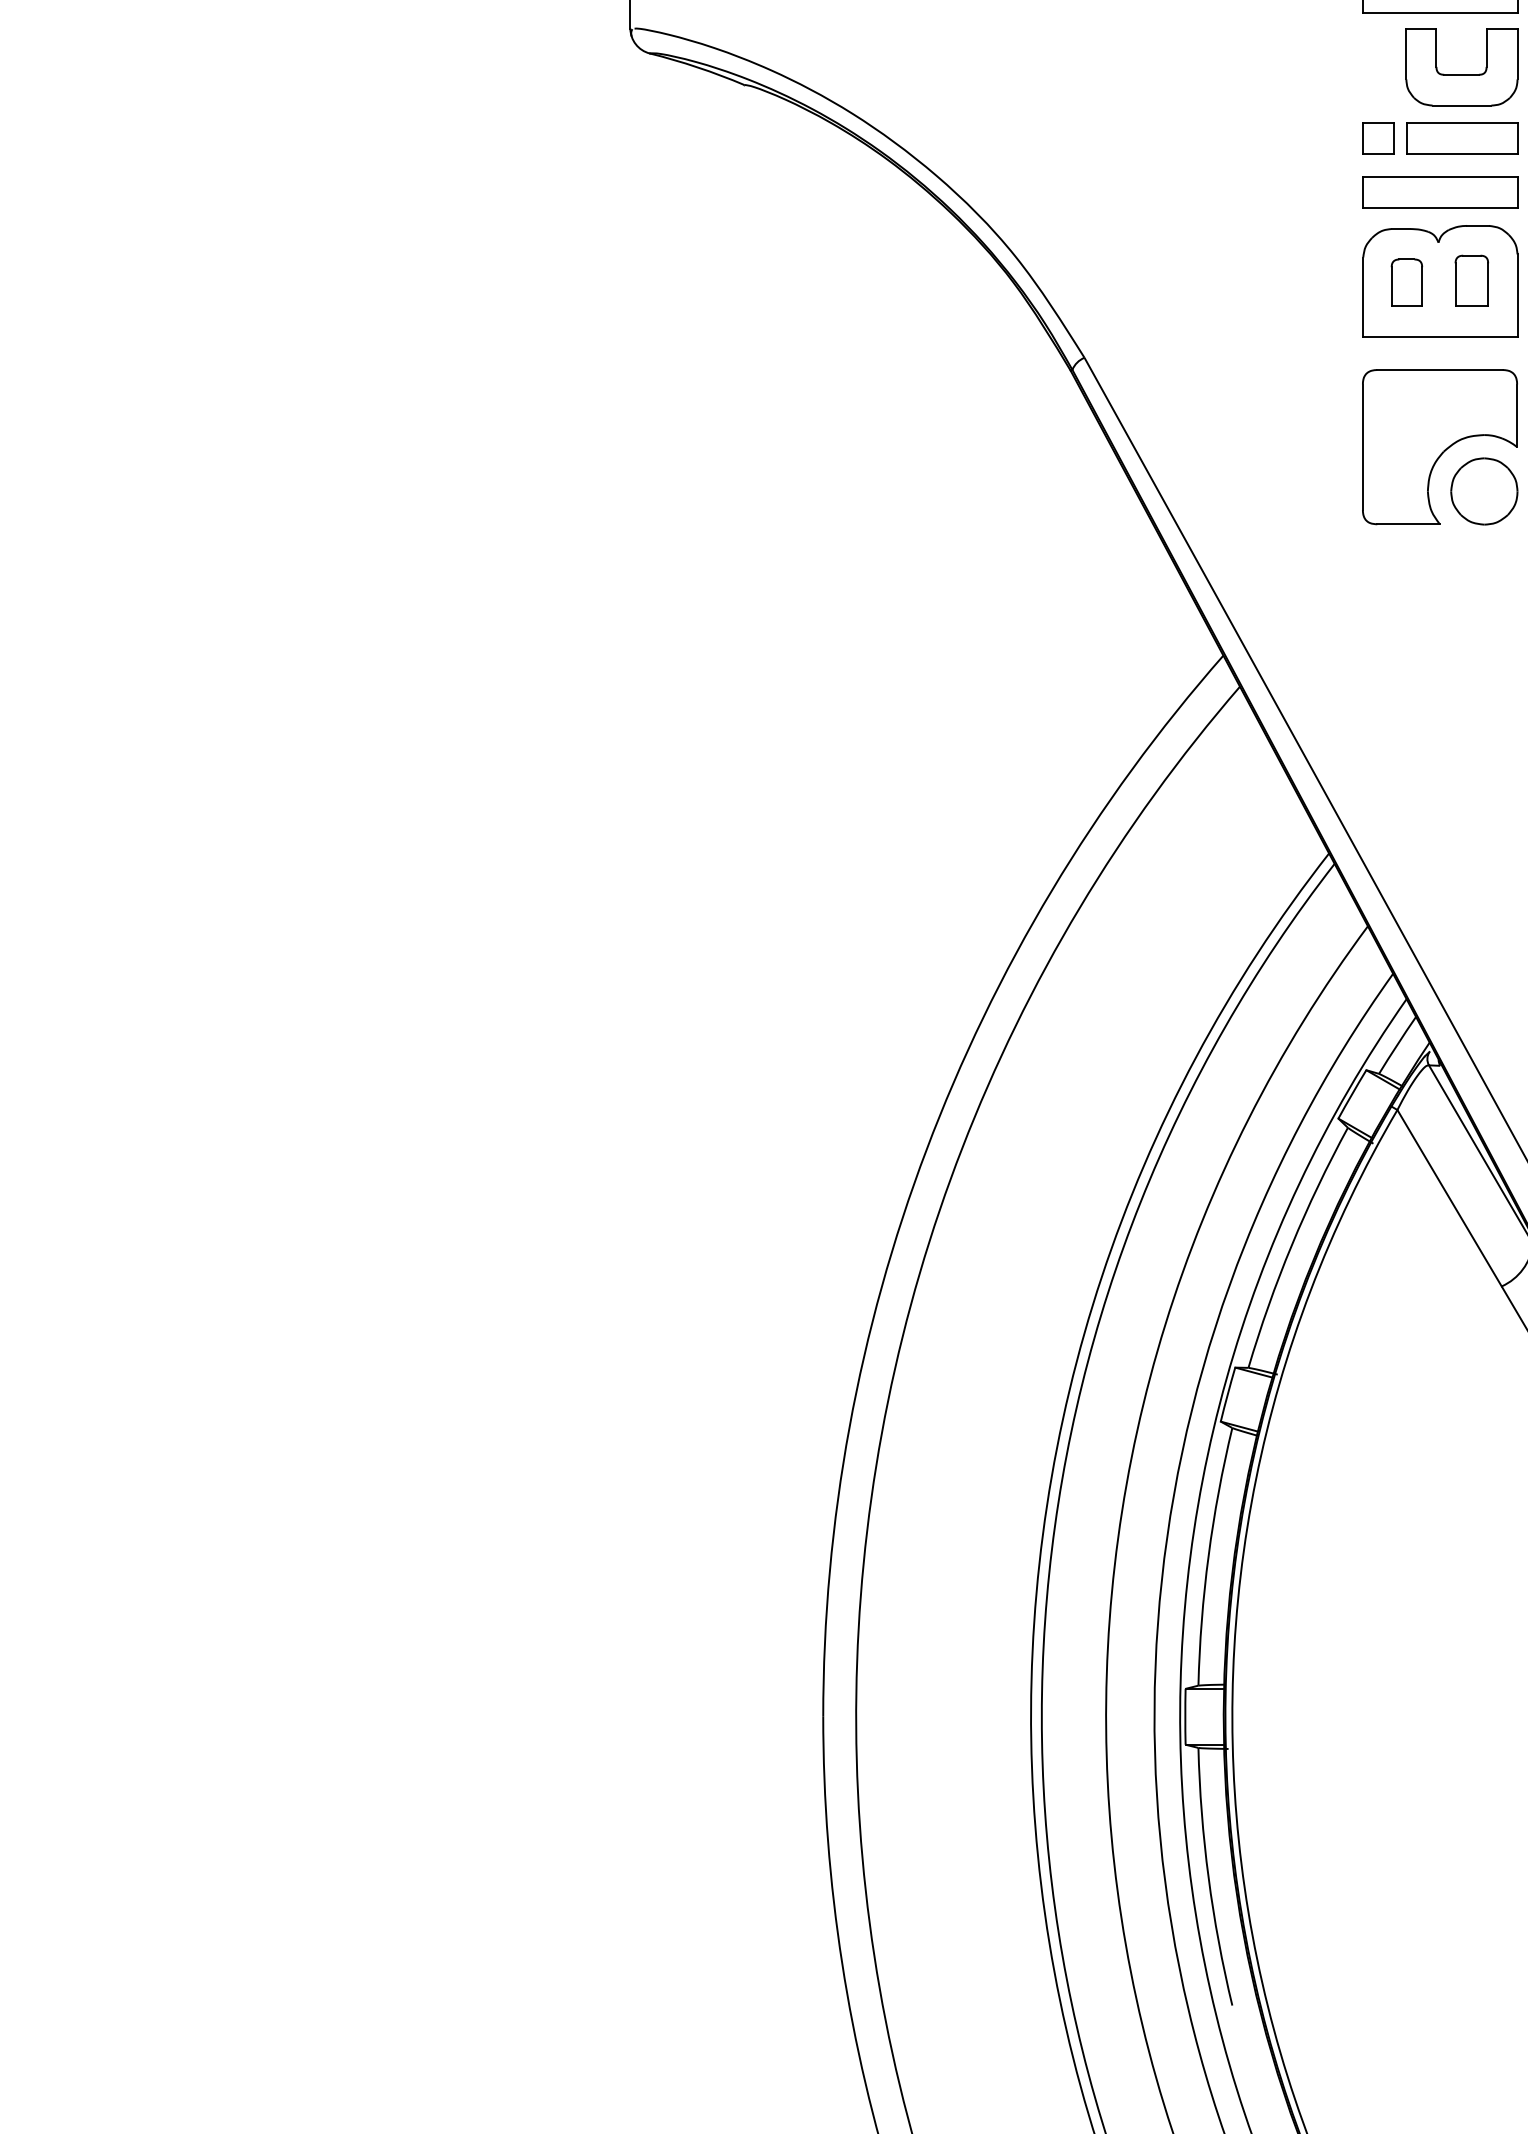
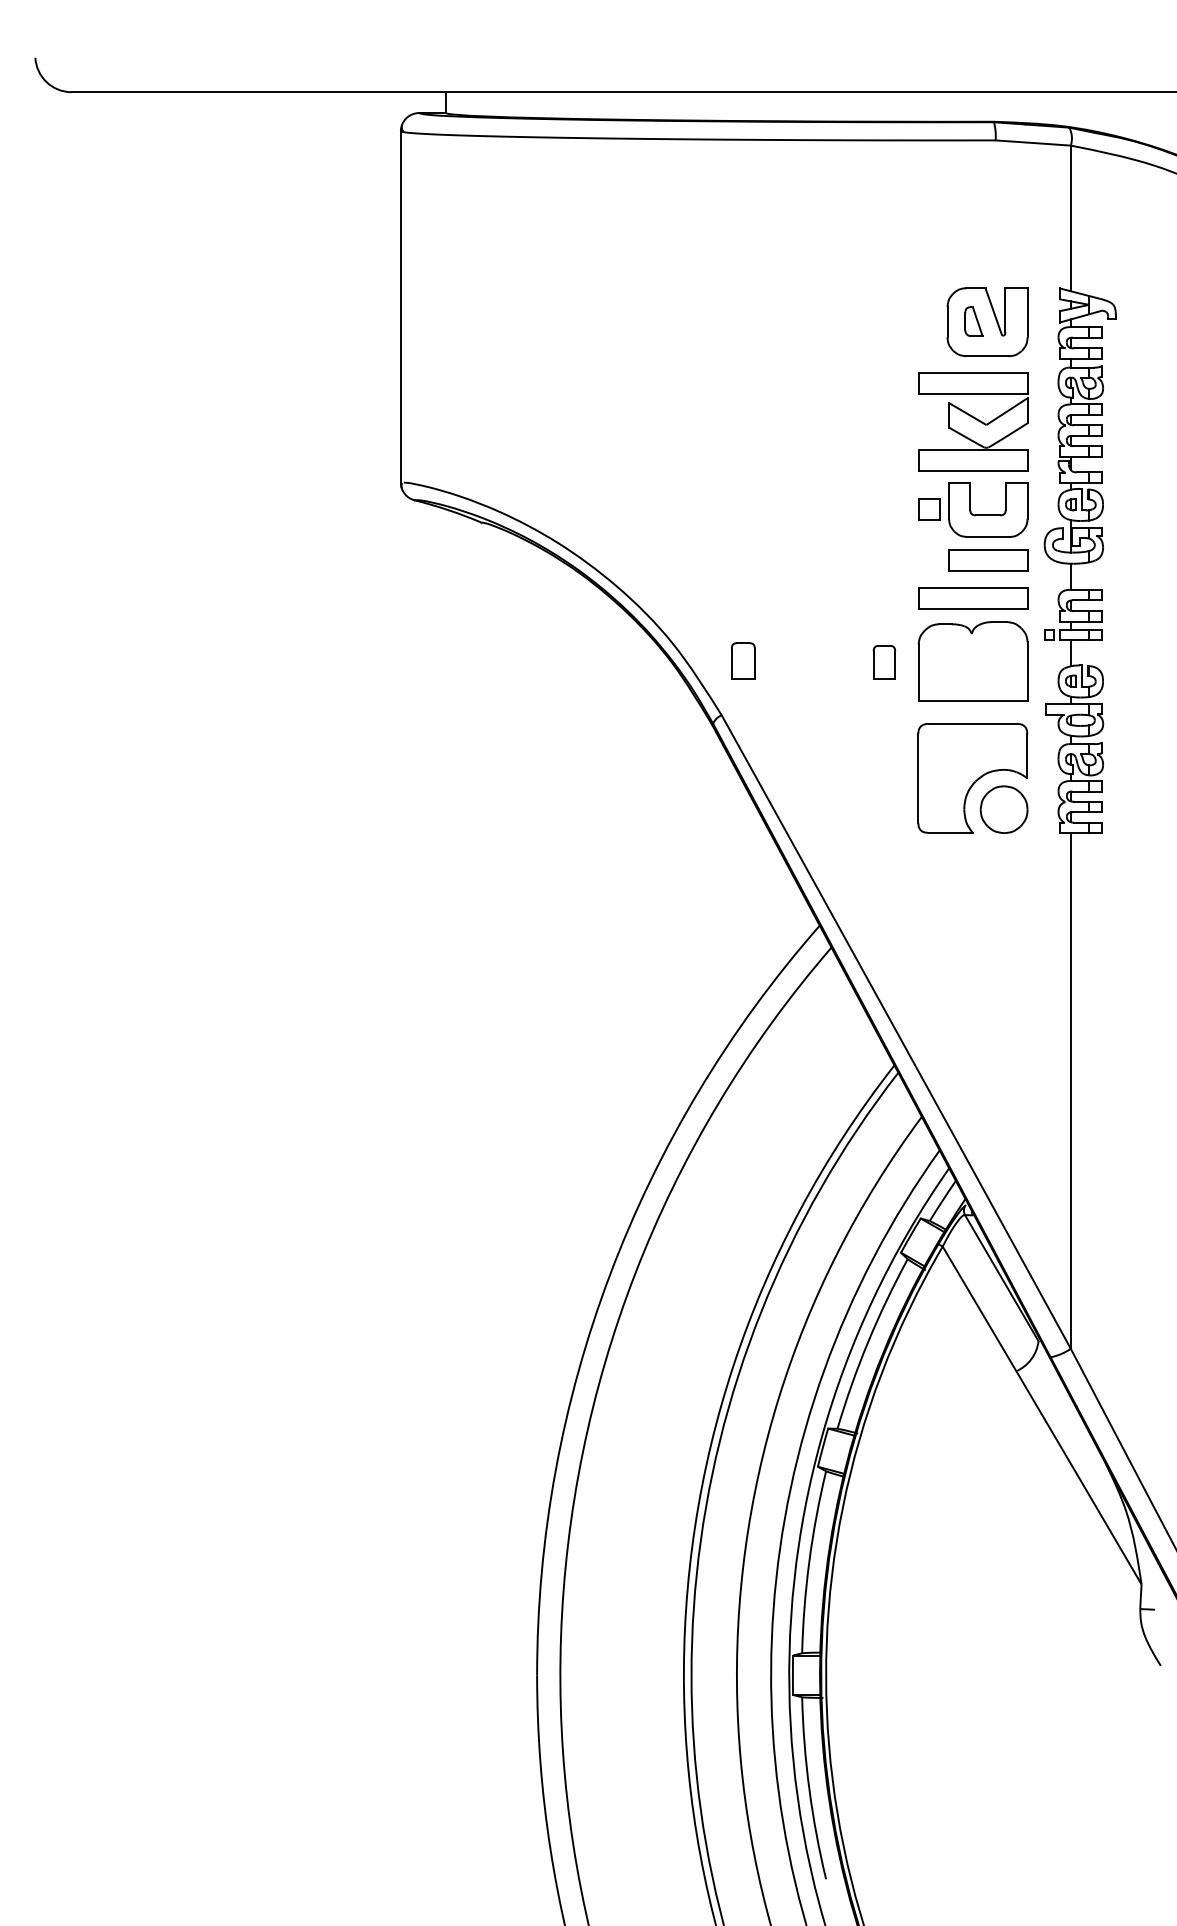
part: (1378, 138) -> (929, 509), moved
part: (1472, 280) -> (743, 660), moved
part: (1407, 283) -> (884, 662), moved

